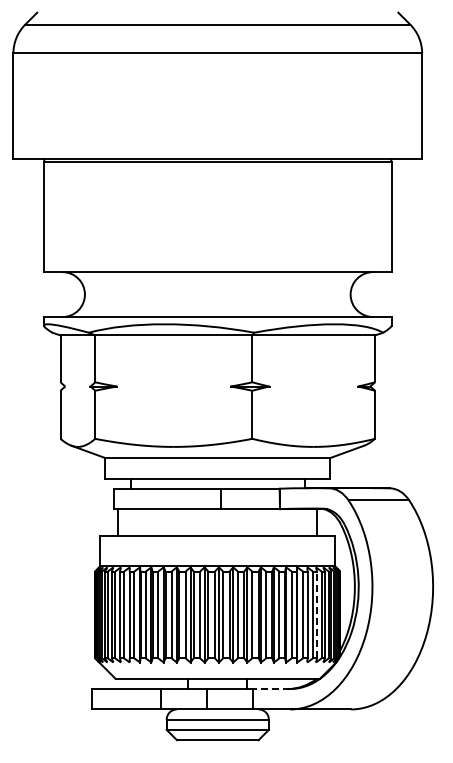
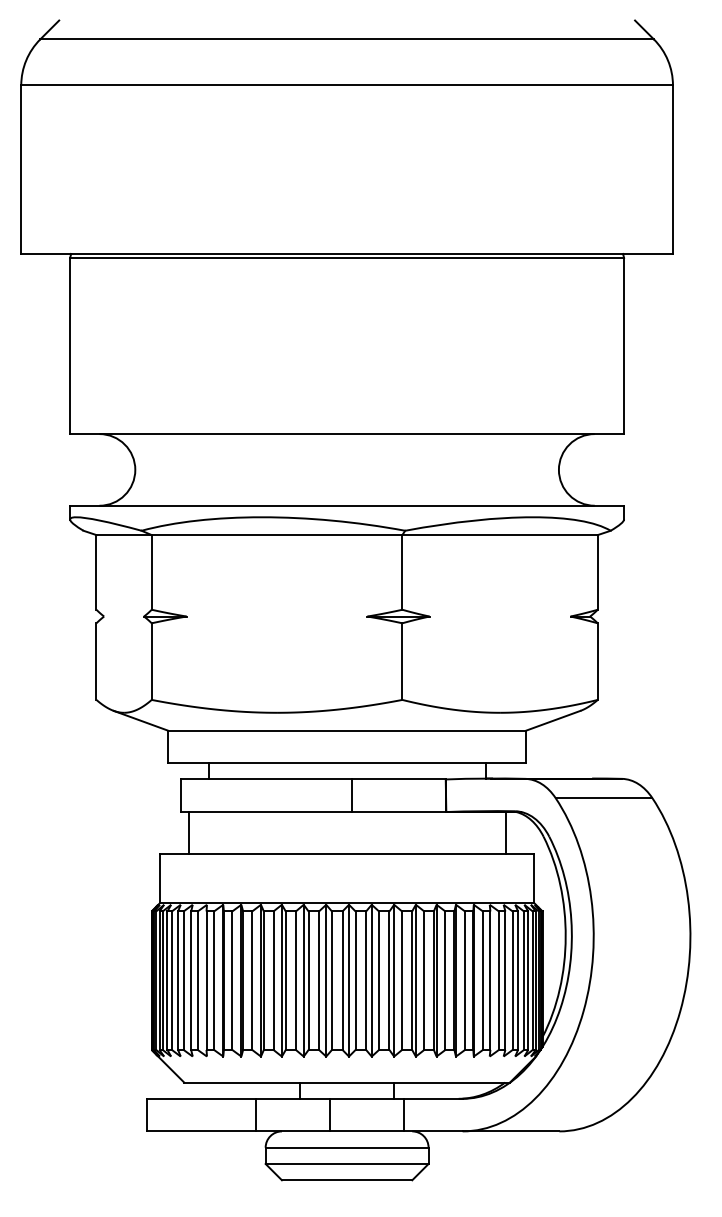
line: (317, 614) -> (506, 979), dashed -> solid
line: (271, 689) -> (432, 1099), dashed -> solid

